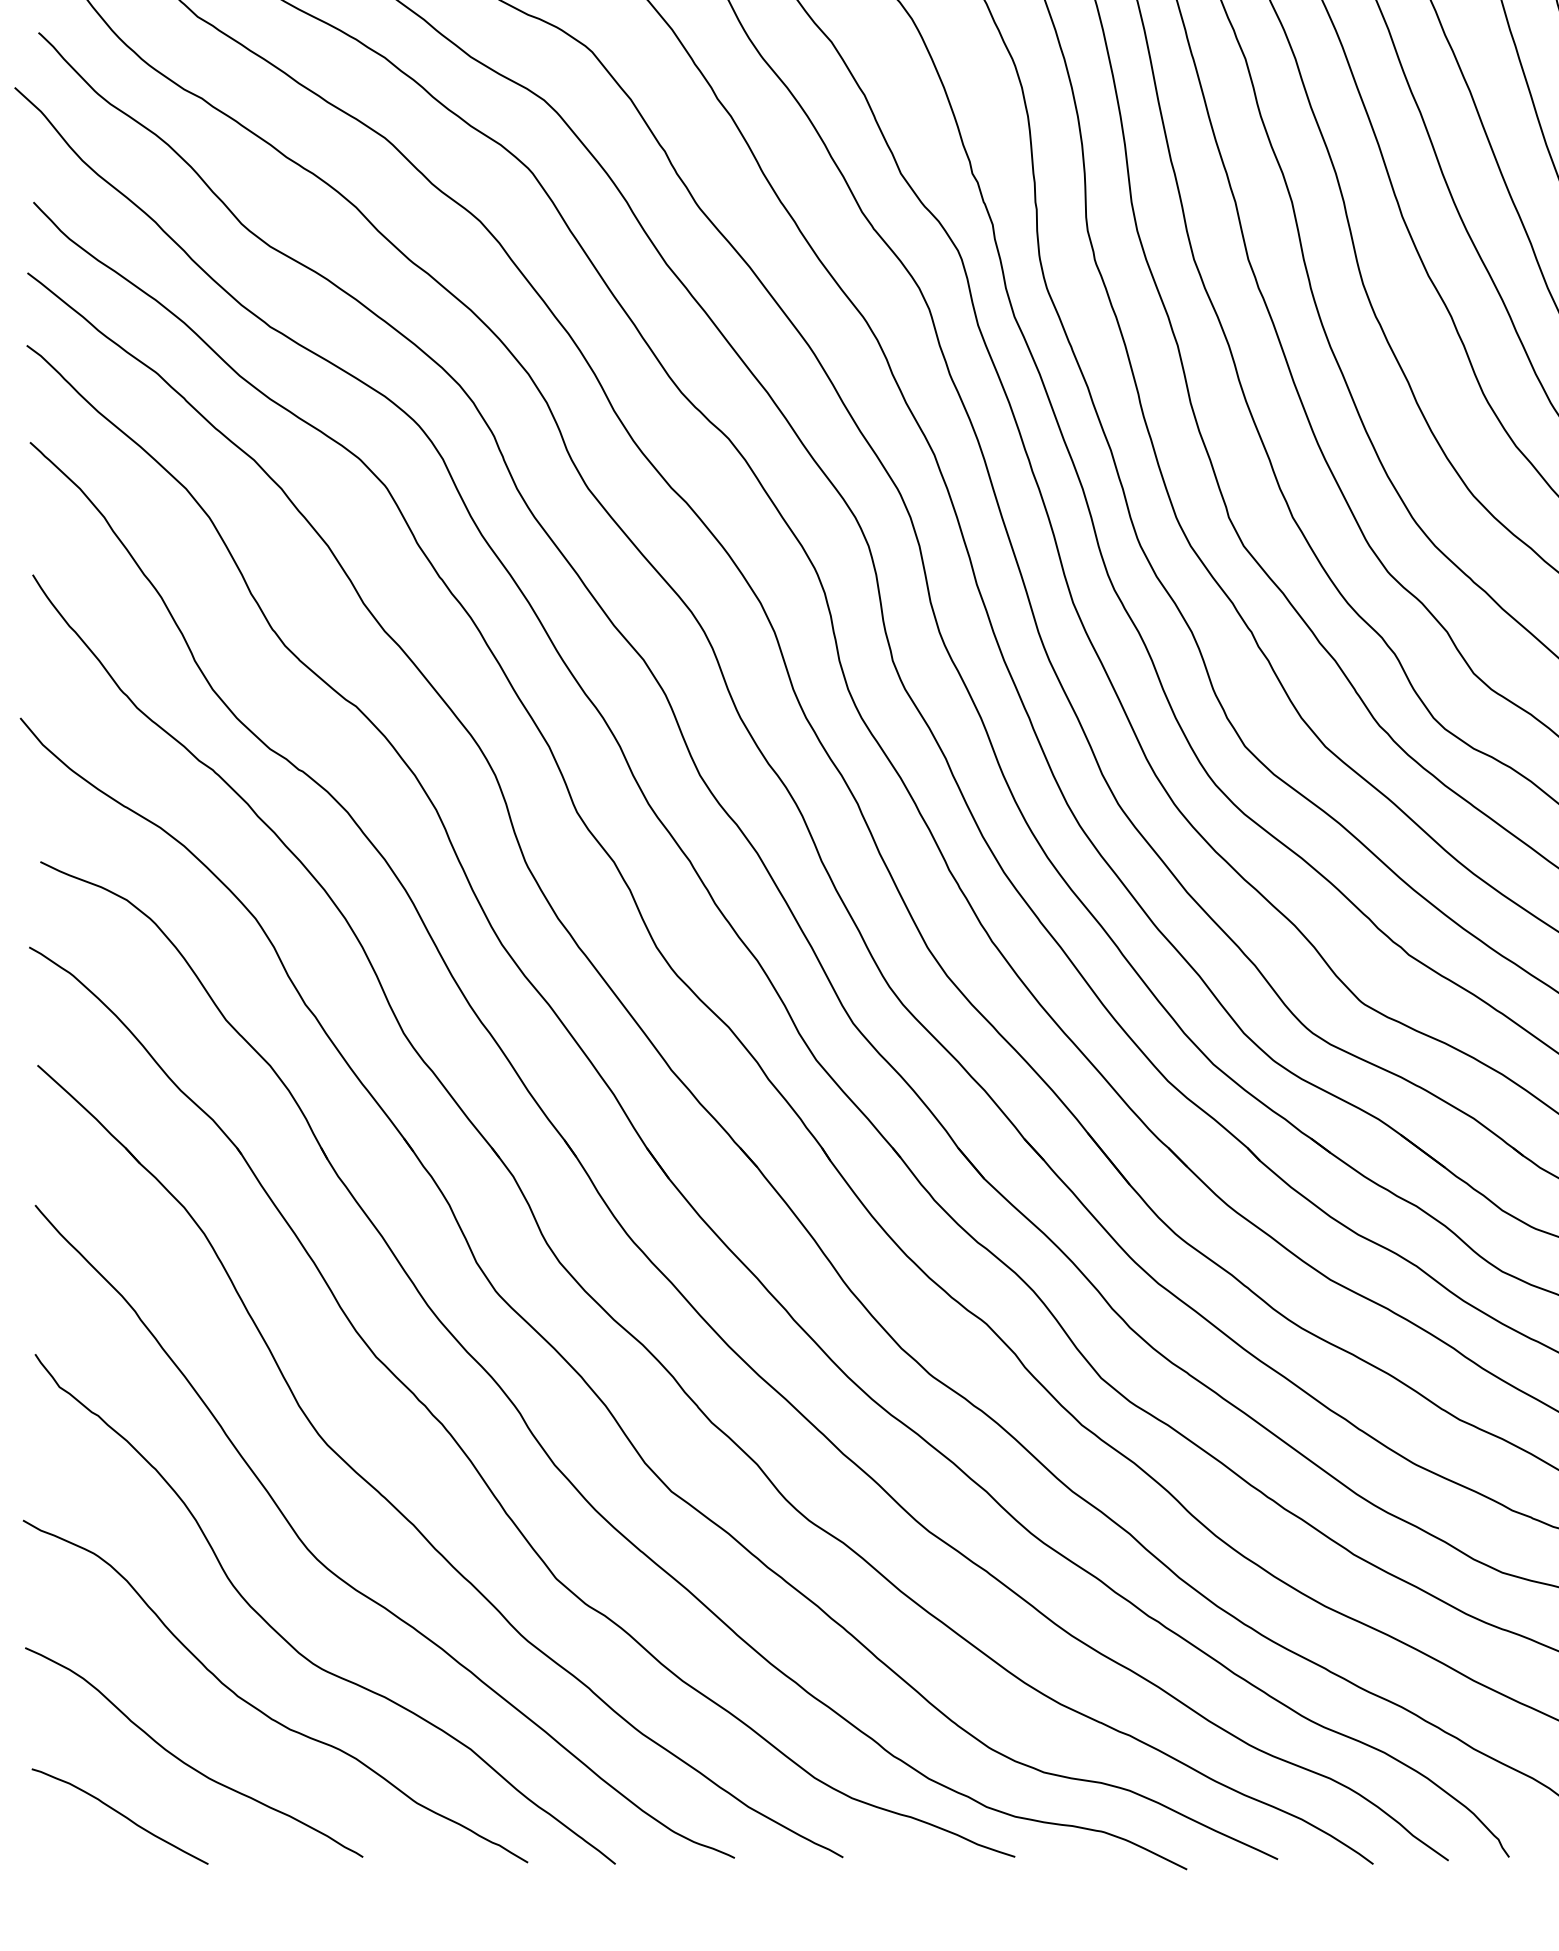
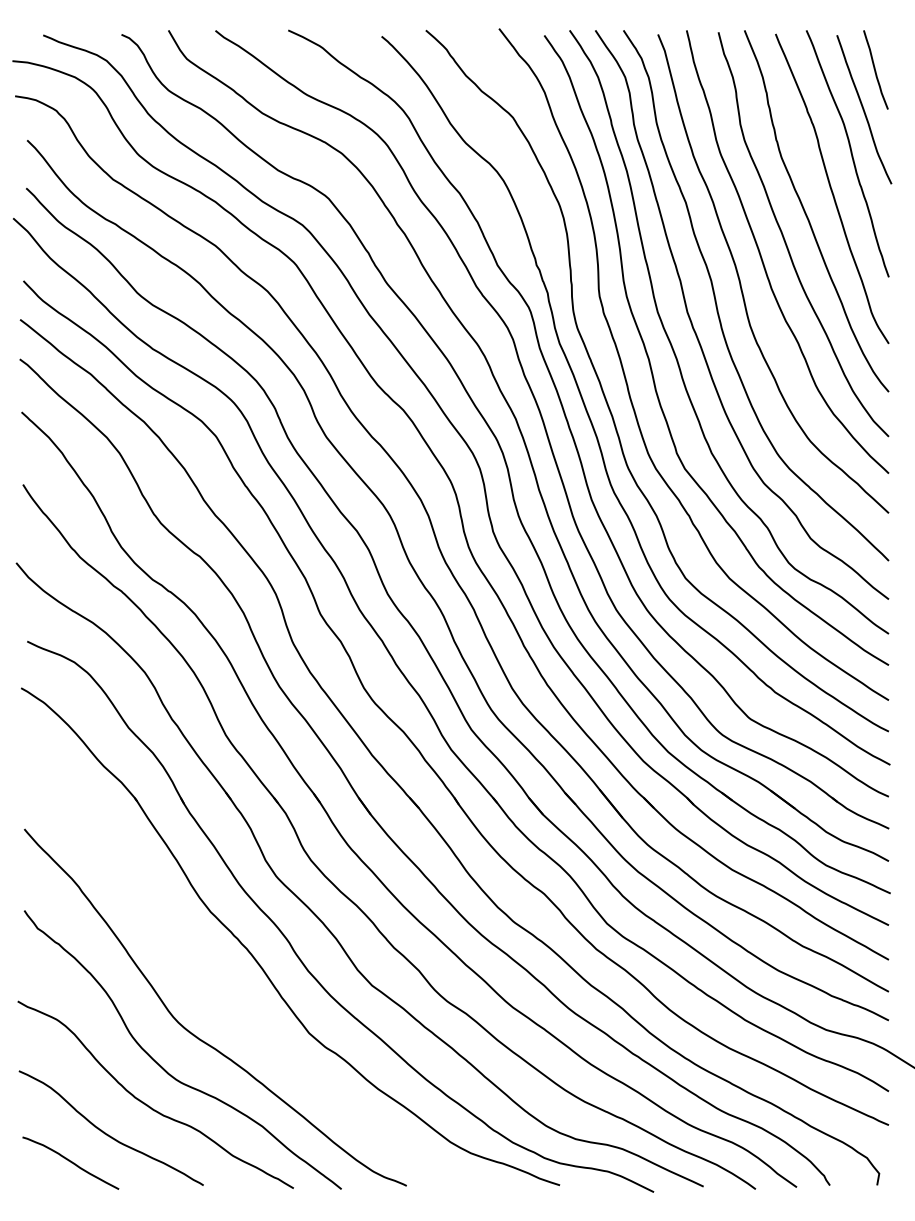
part: (395, 1505) -> (221, 993), removed

